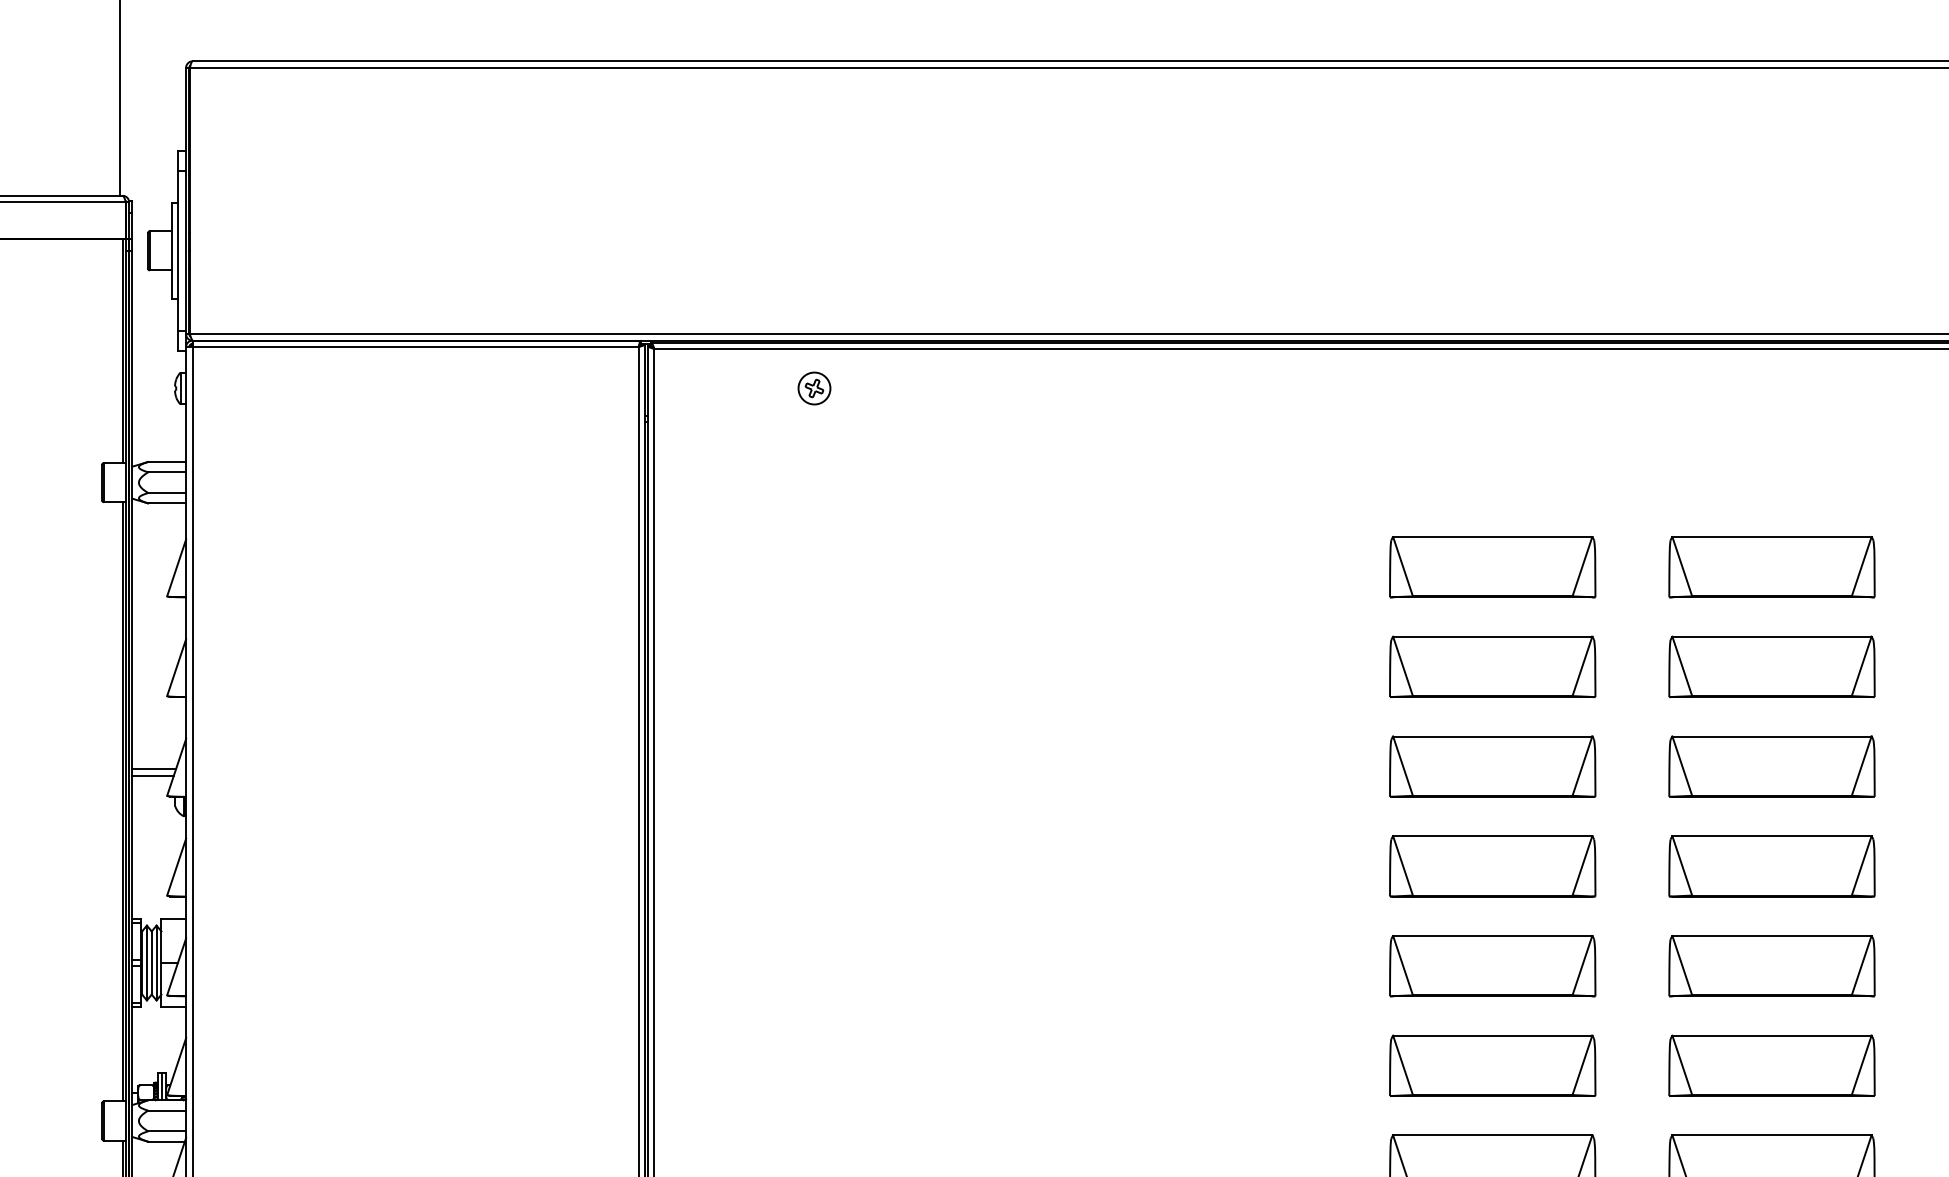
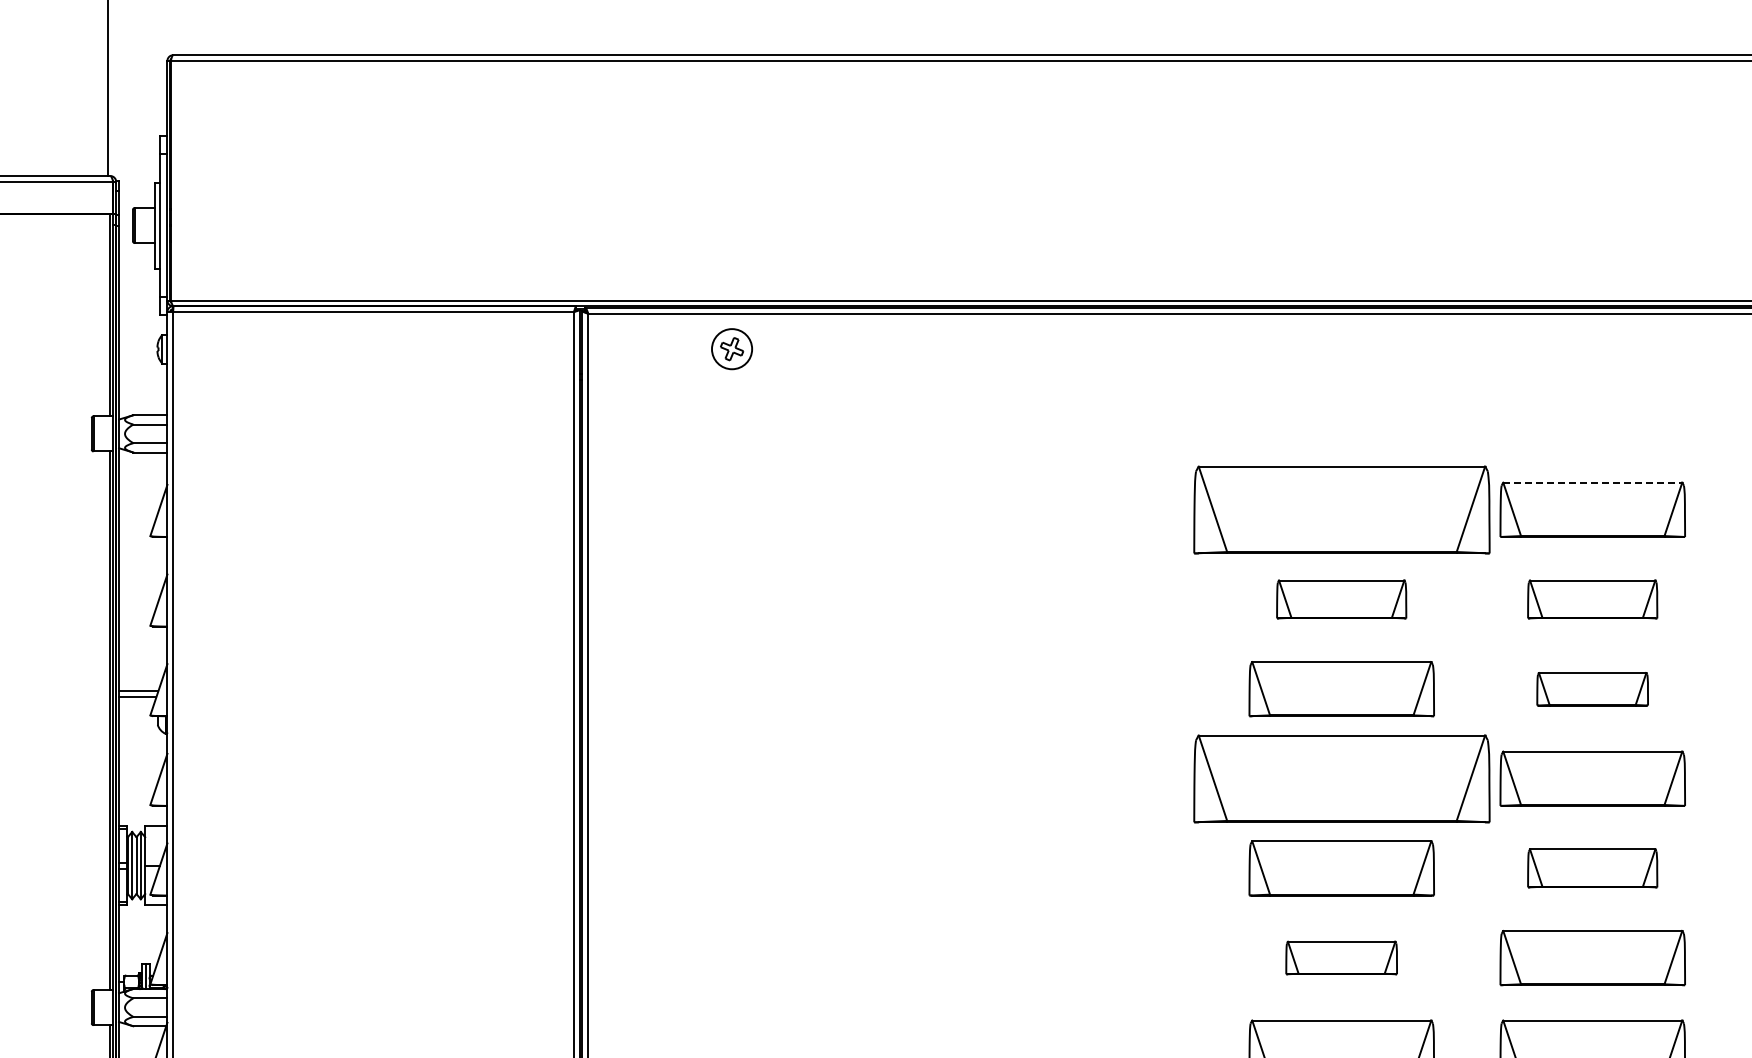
part: (814, 388) -> (732, 349), size x1.4
line: (1772, 536) -> (1593, 482), solid -> dashed
part: (1492, 566) -> (1341, 509), size x1.6
part: (1492, 666) -> (1341, 599), size x0.7
part: (1771, 666) -> (1592, 599), size x0.7
part: (1771, 767) -> (1592, 689), size x0.6
part: (1492, 866) -> (1341, 778), size x1.6
part: (1771, 966) -> (1592, 868), size x0.7
part: (1492, 1065) -> (1341, 957), size x0.6

